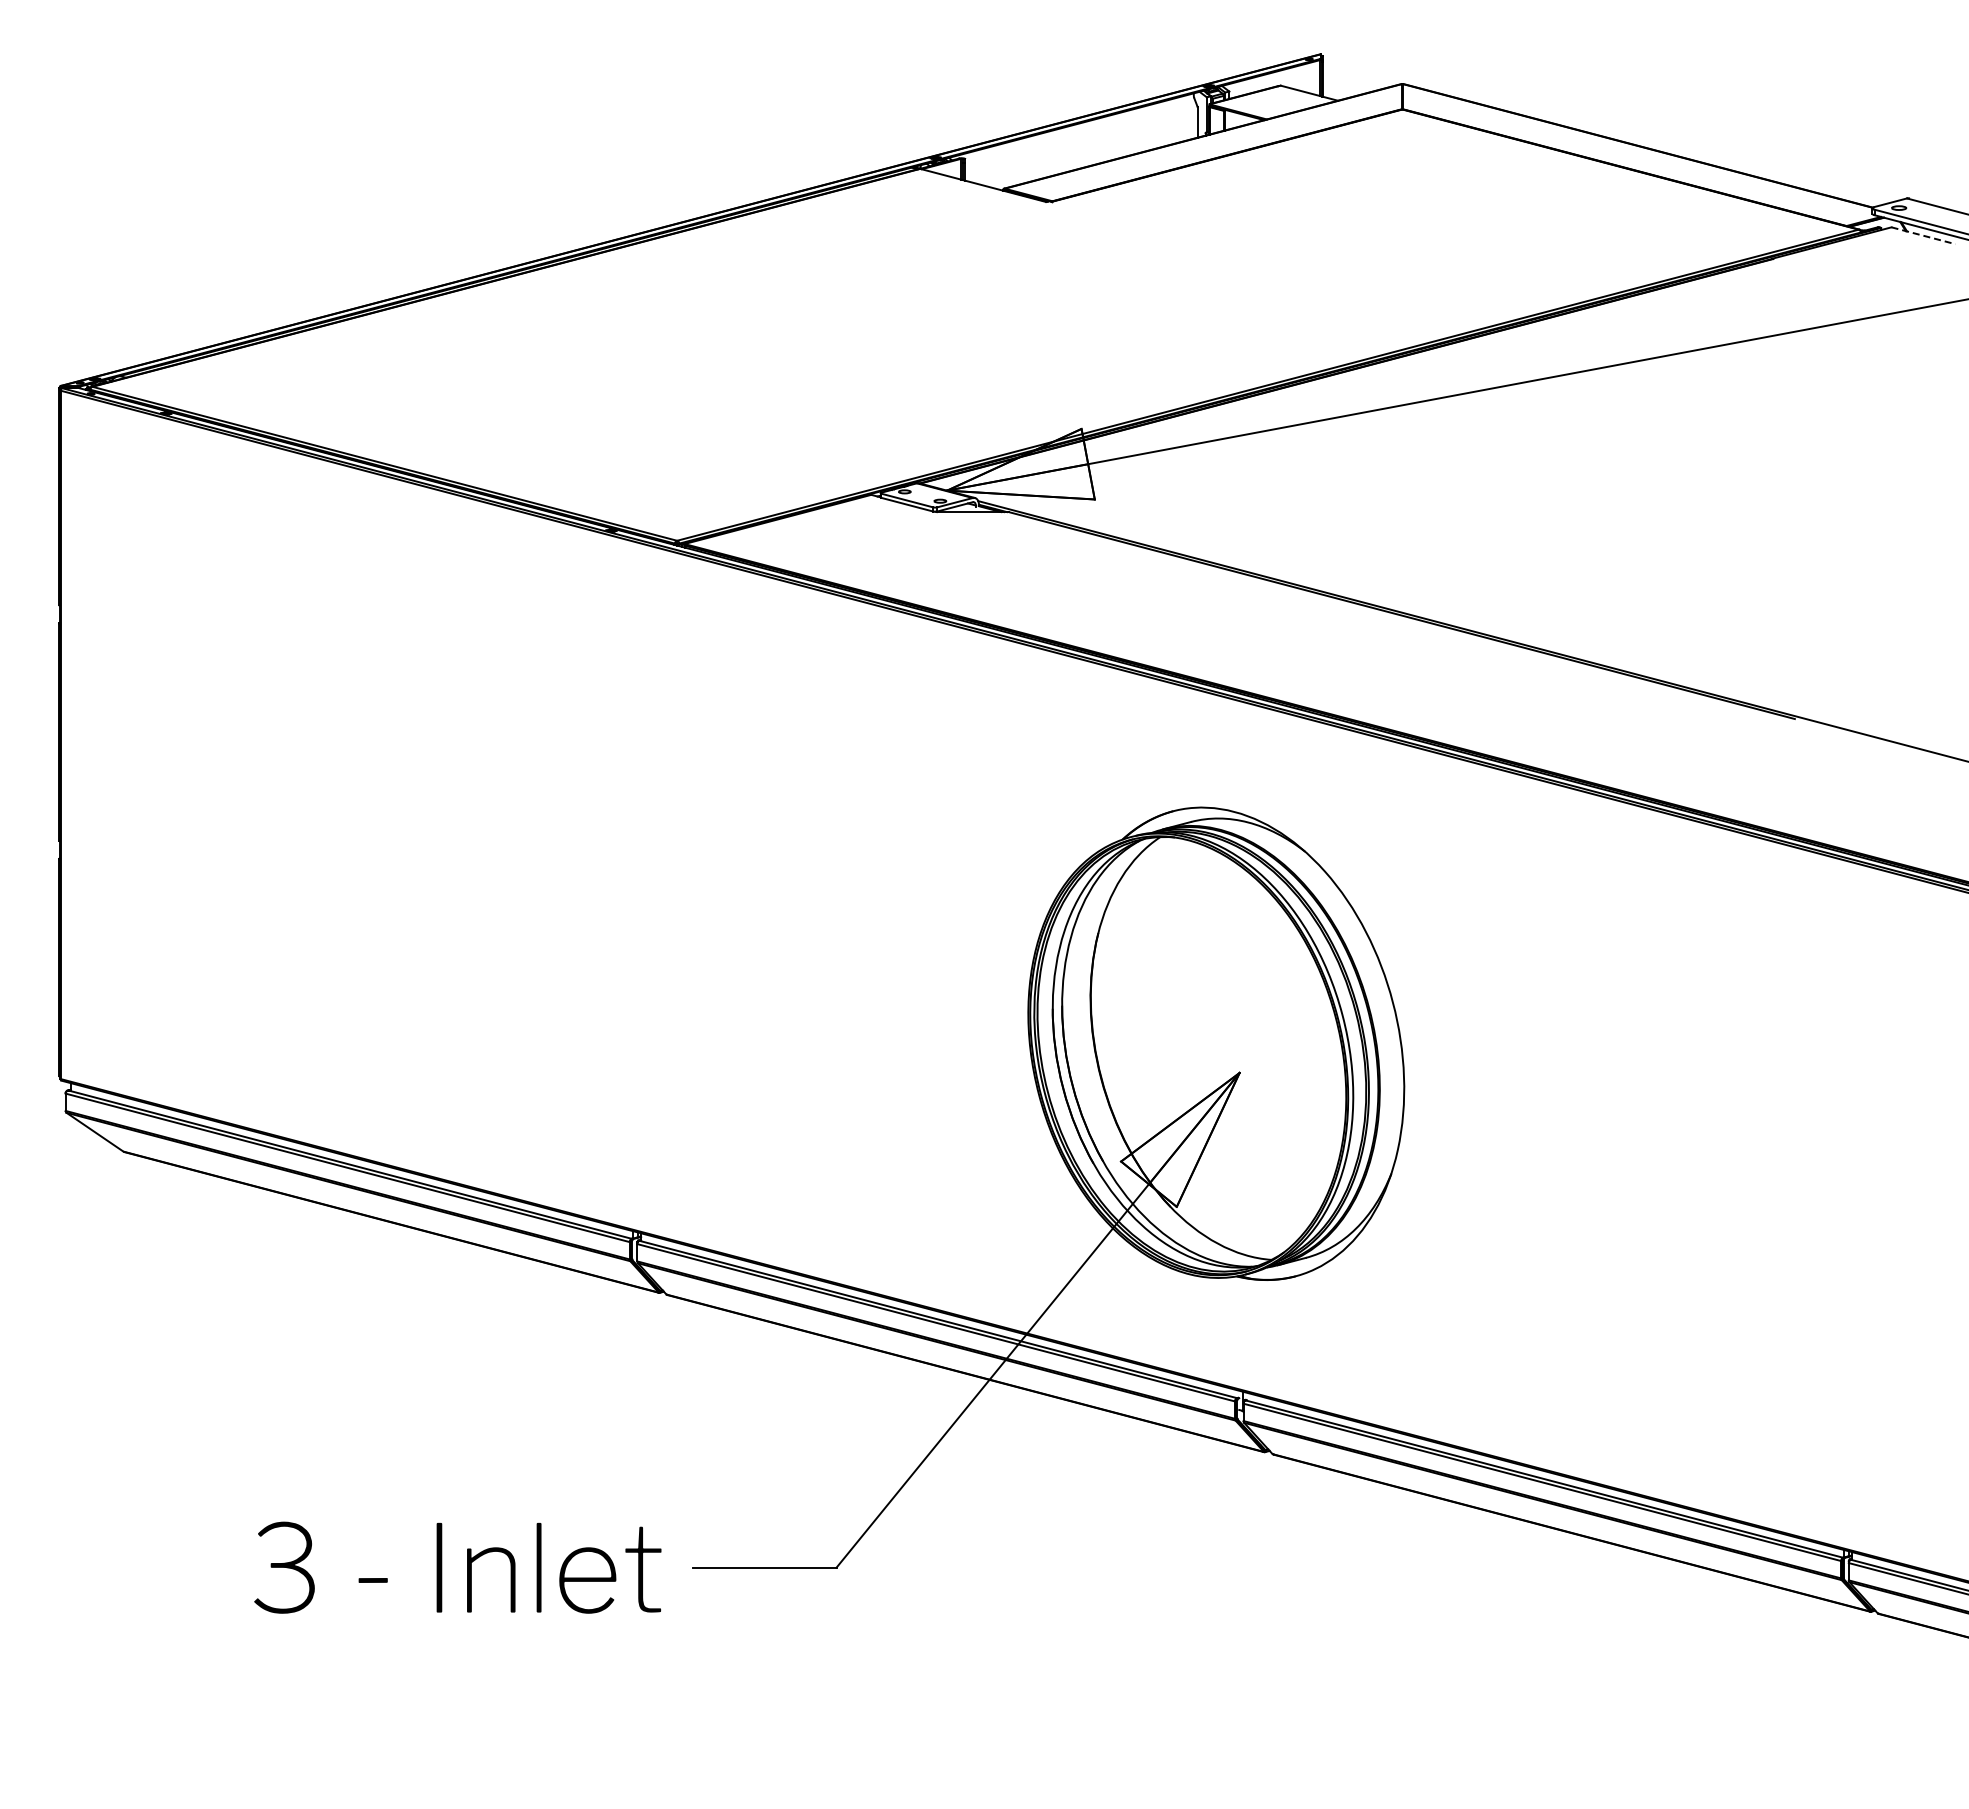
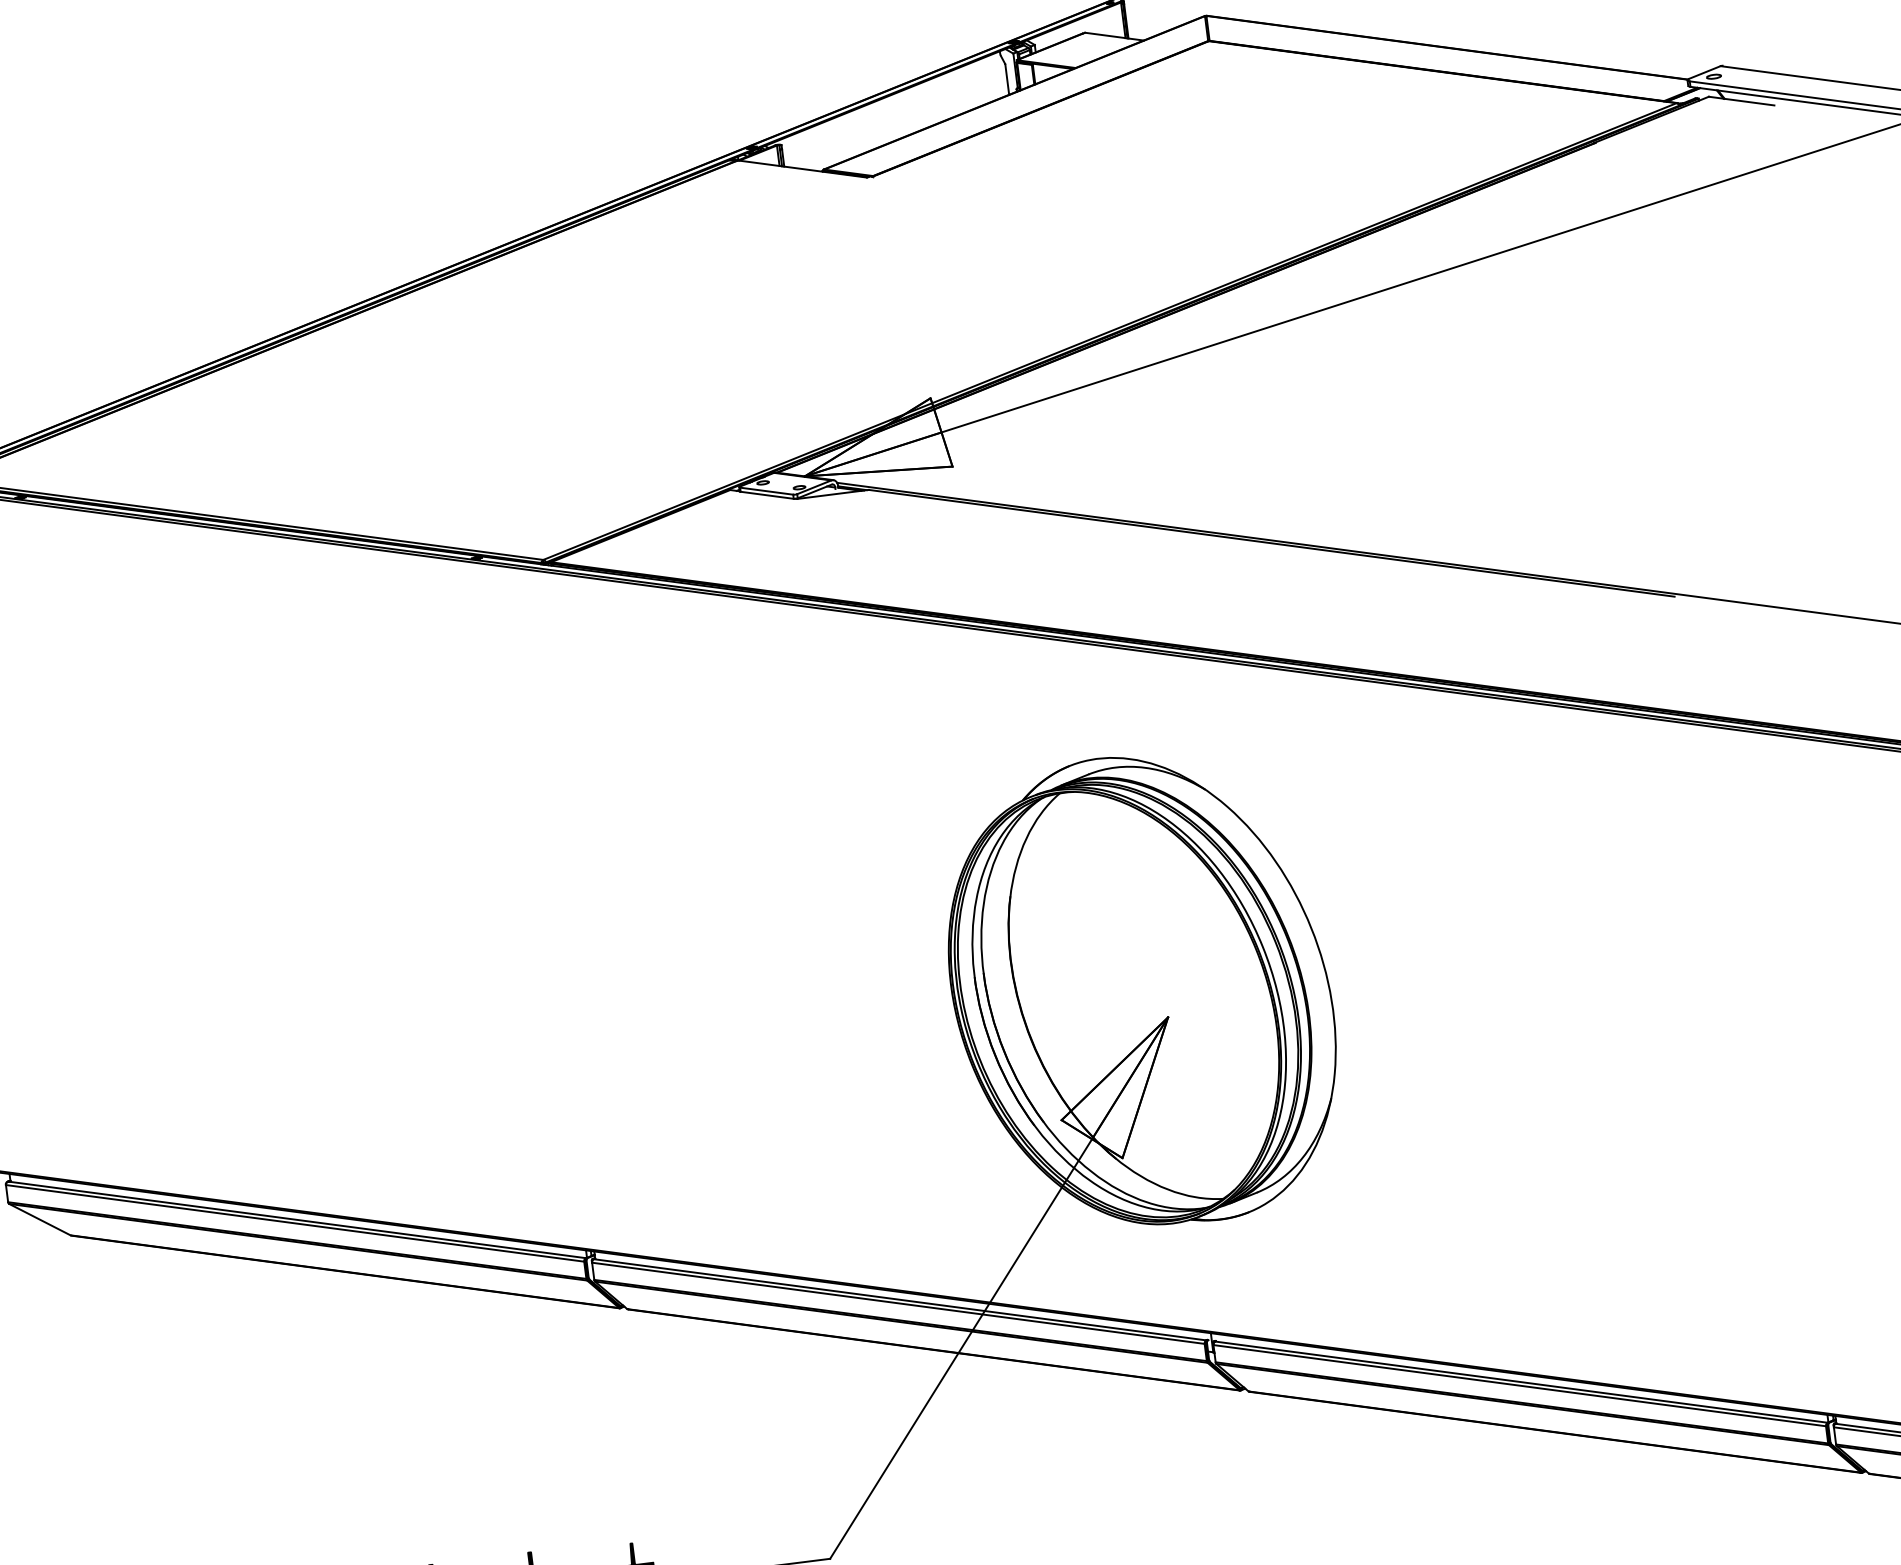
line: (1923, 235) -> (1741, 100), dashed -> solid

